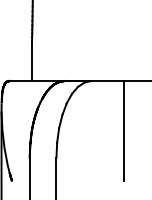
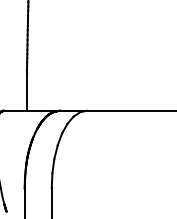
line: (124, 131) -> (120, 161), removed

